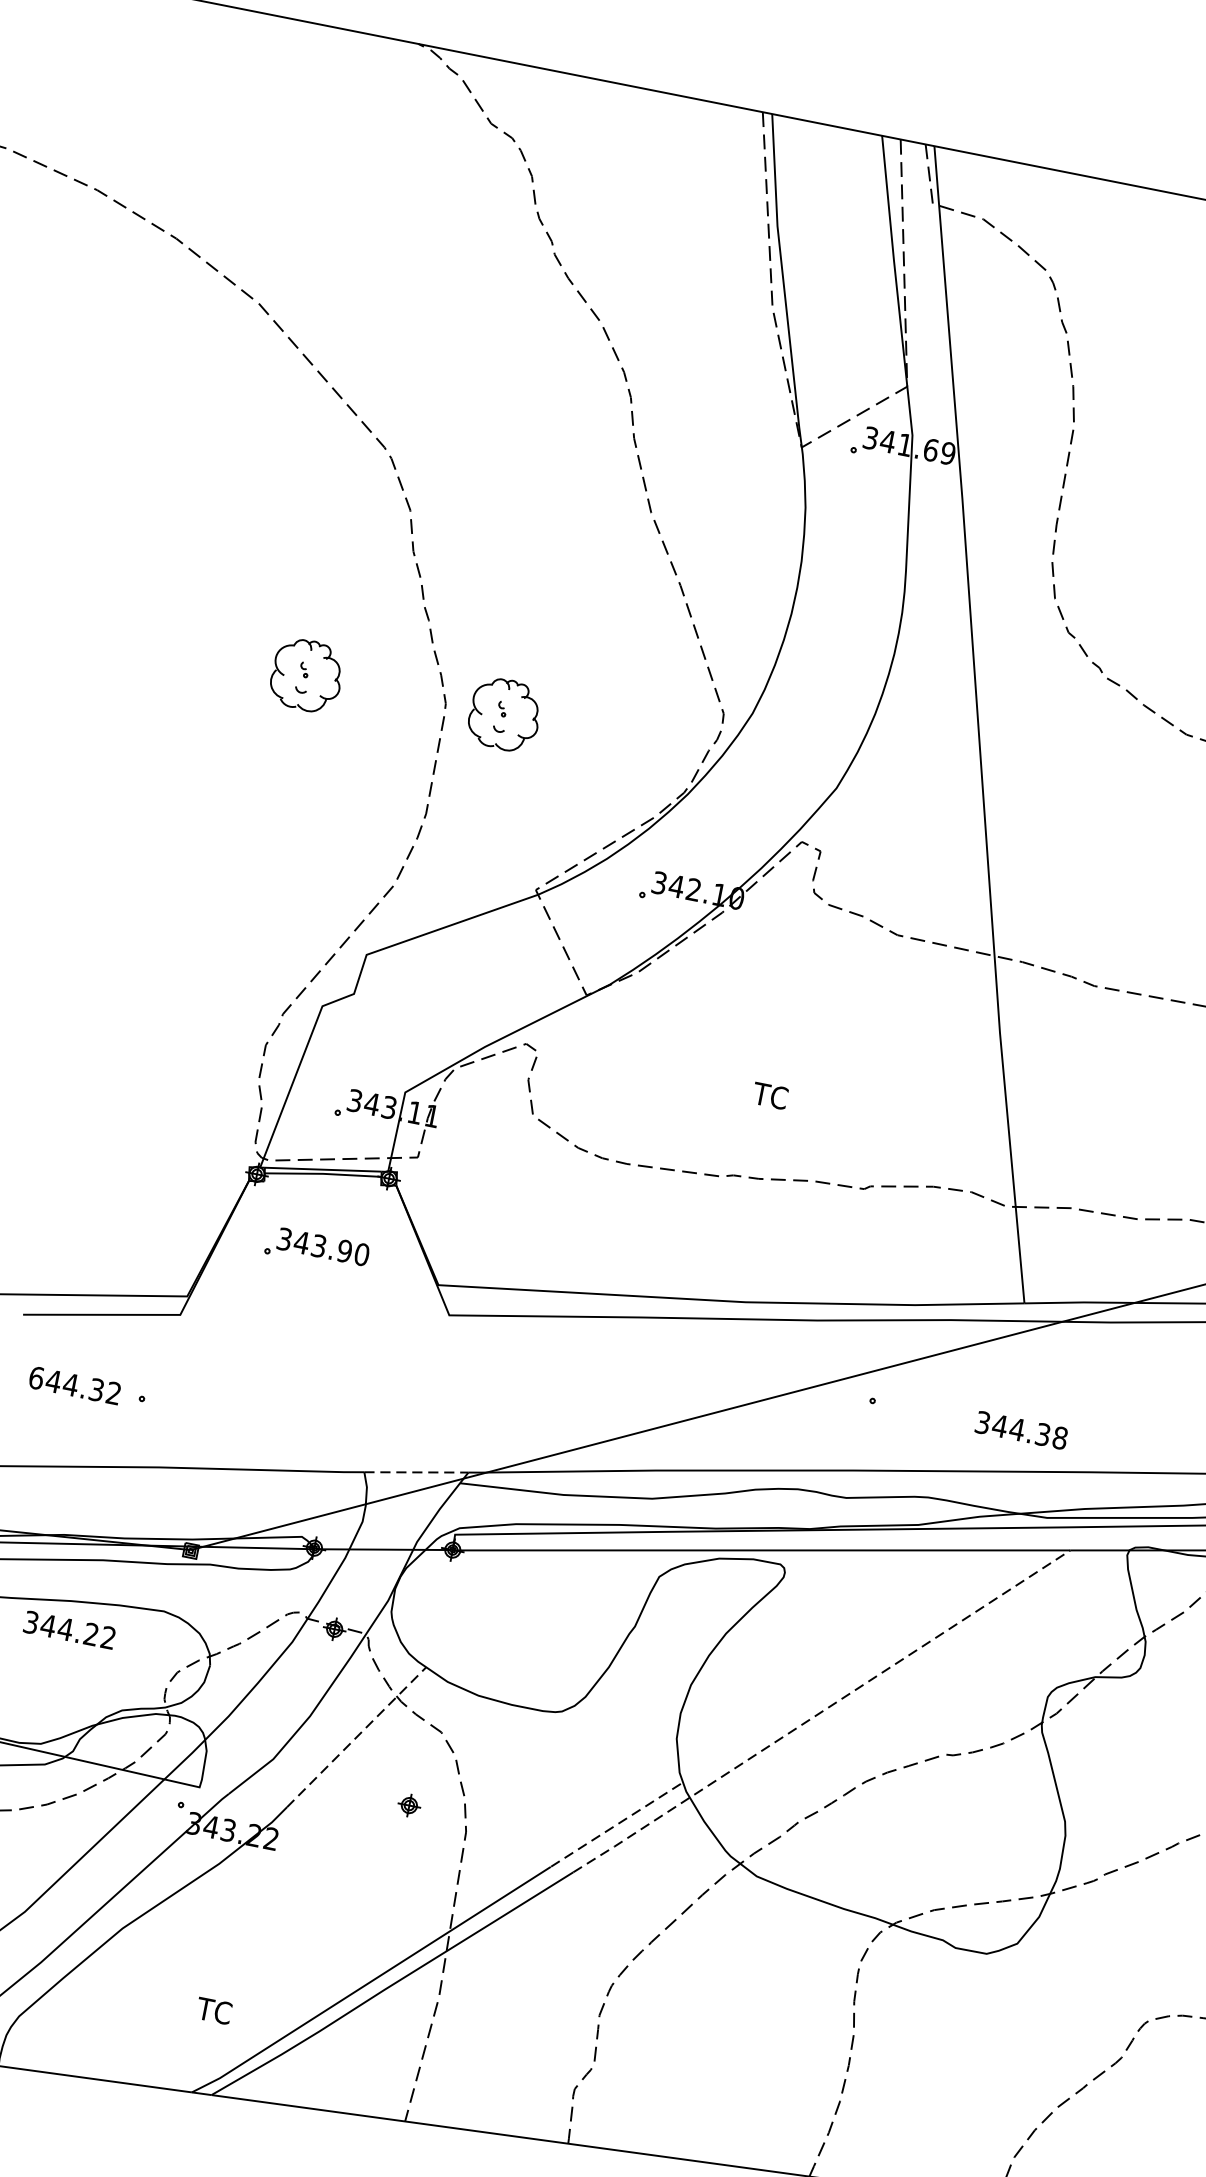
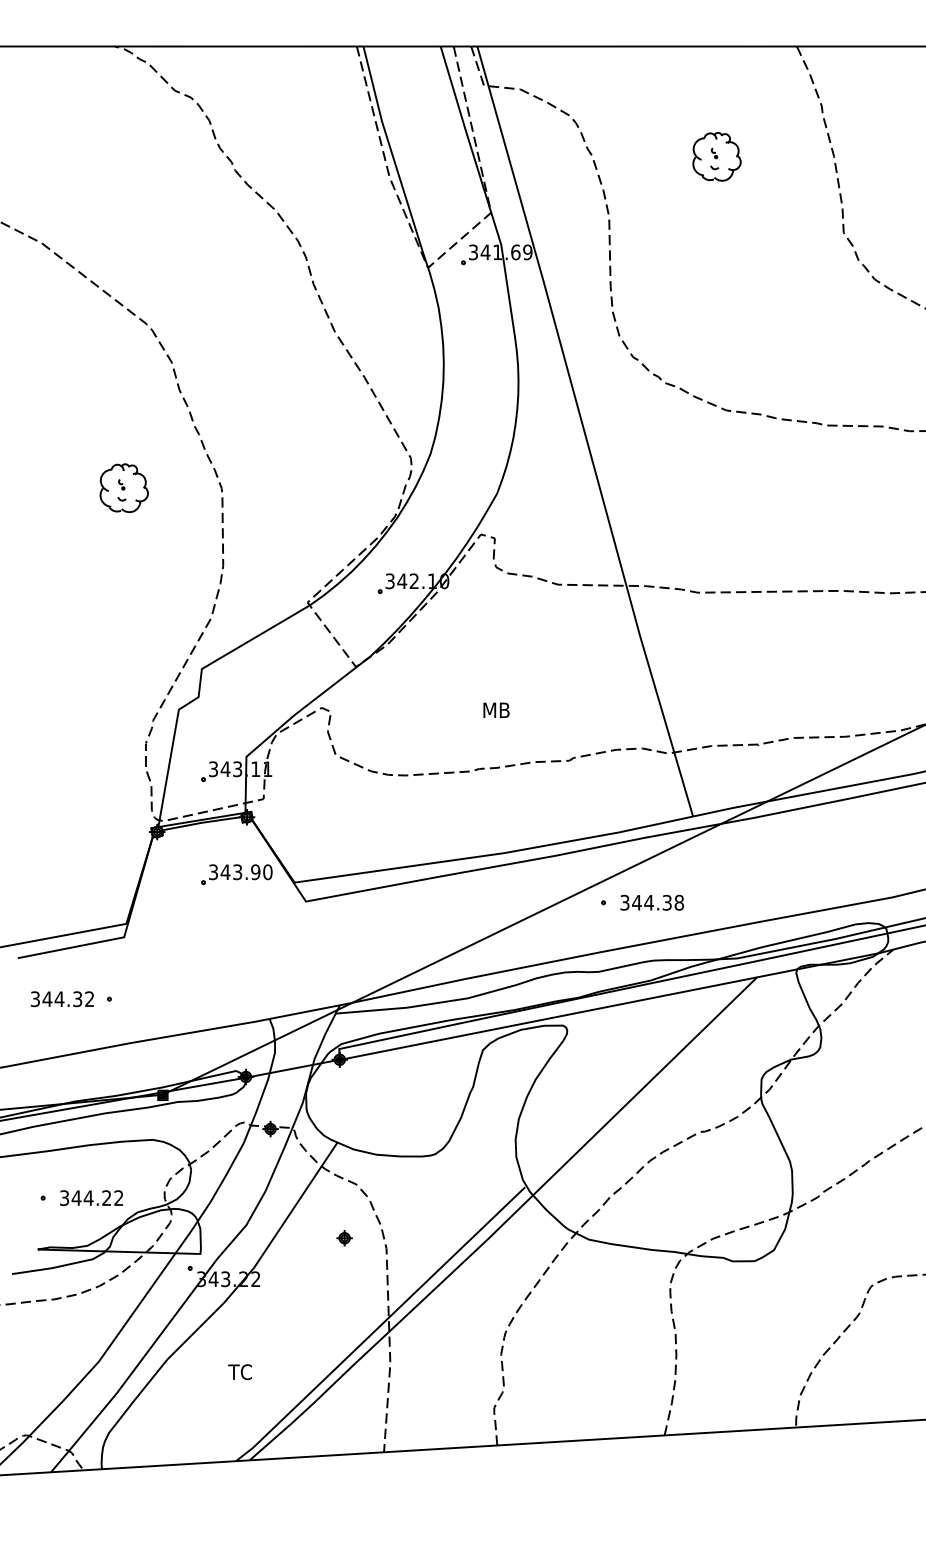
part: (504, 713) -> (262, 487), removed
text: (772, 1096) -> (495, 710), TC -> MB
part: (316, 1249) -> (236, 874), moved
text: (36, 1378) -> (35, 999), 644.32 -> 344.32
text: (1020, 1429) -> (651, 902), moved
line: (415, 1472) -> (304, 1012), dashed -> solid
text: (69, 1630) -> (91, 1198), moved
line: (821, 1712) -> (610, 1120), dashed -> solid
line: (356, 1737) -> (299, 1199), dashed -> solid
line: (615, 1826) -> (486, 1224), dashed -> solid
text: (213, 2011) -> (239, 1372), moved

